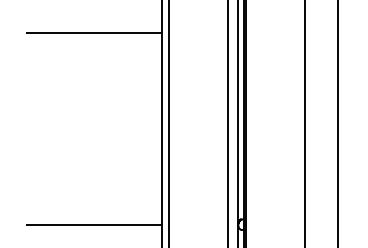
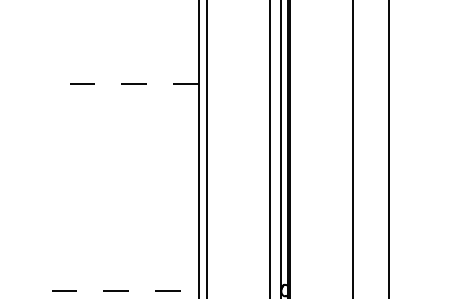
line: (93, 33) -> (125, 84), solid -> dashed
line: (93, 224) -> (125, 290), solid -> dashed

